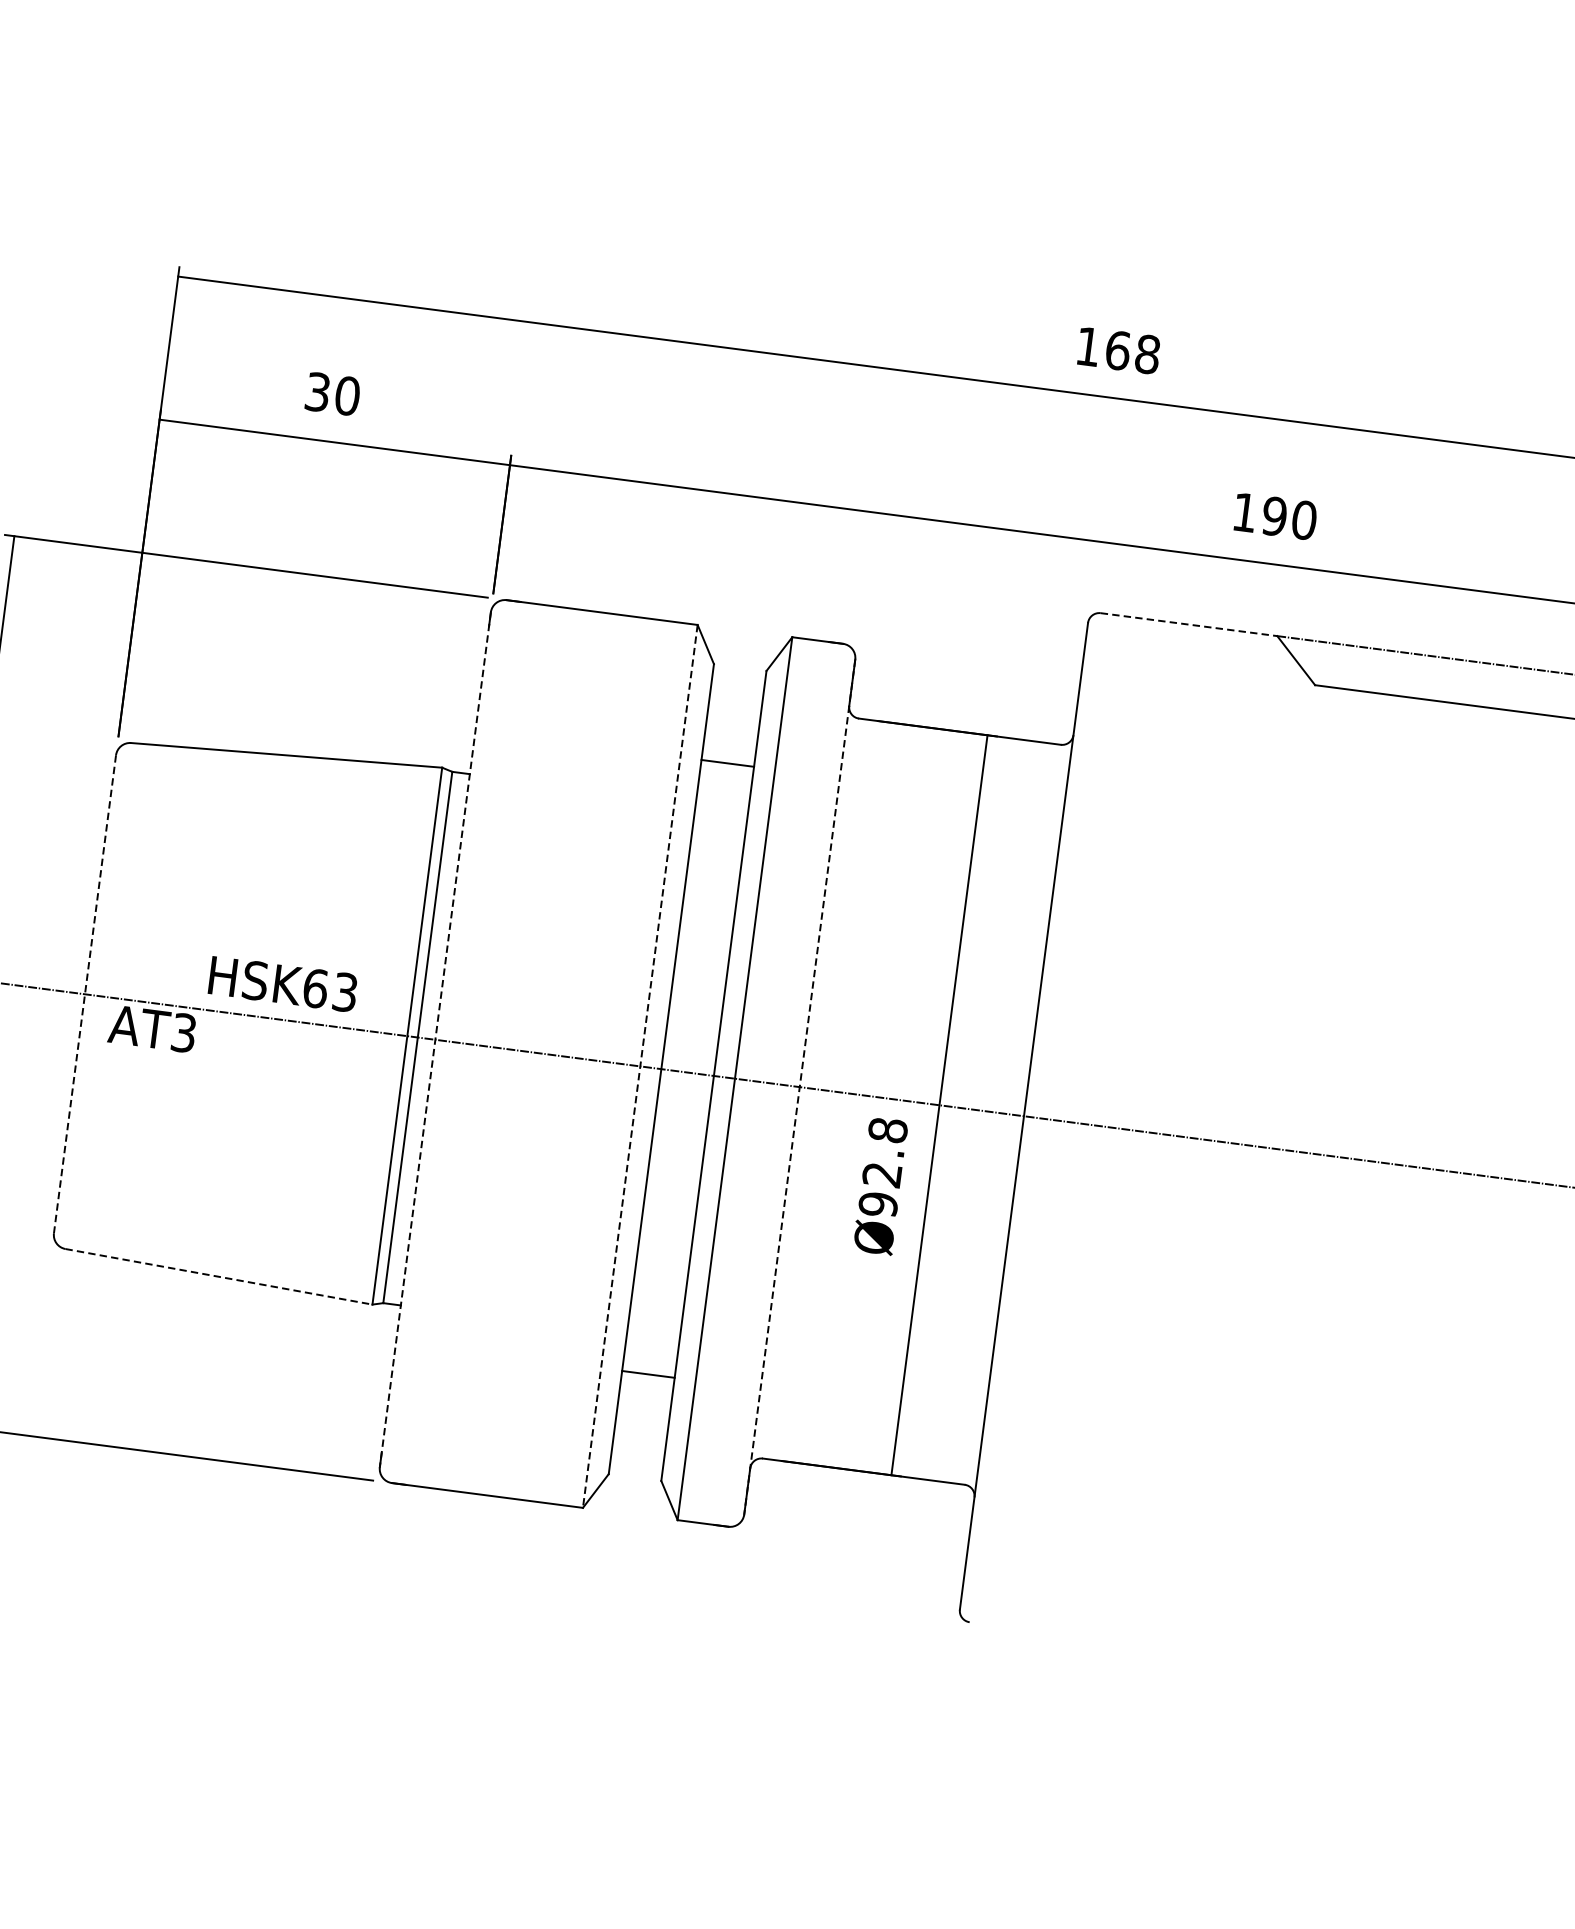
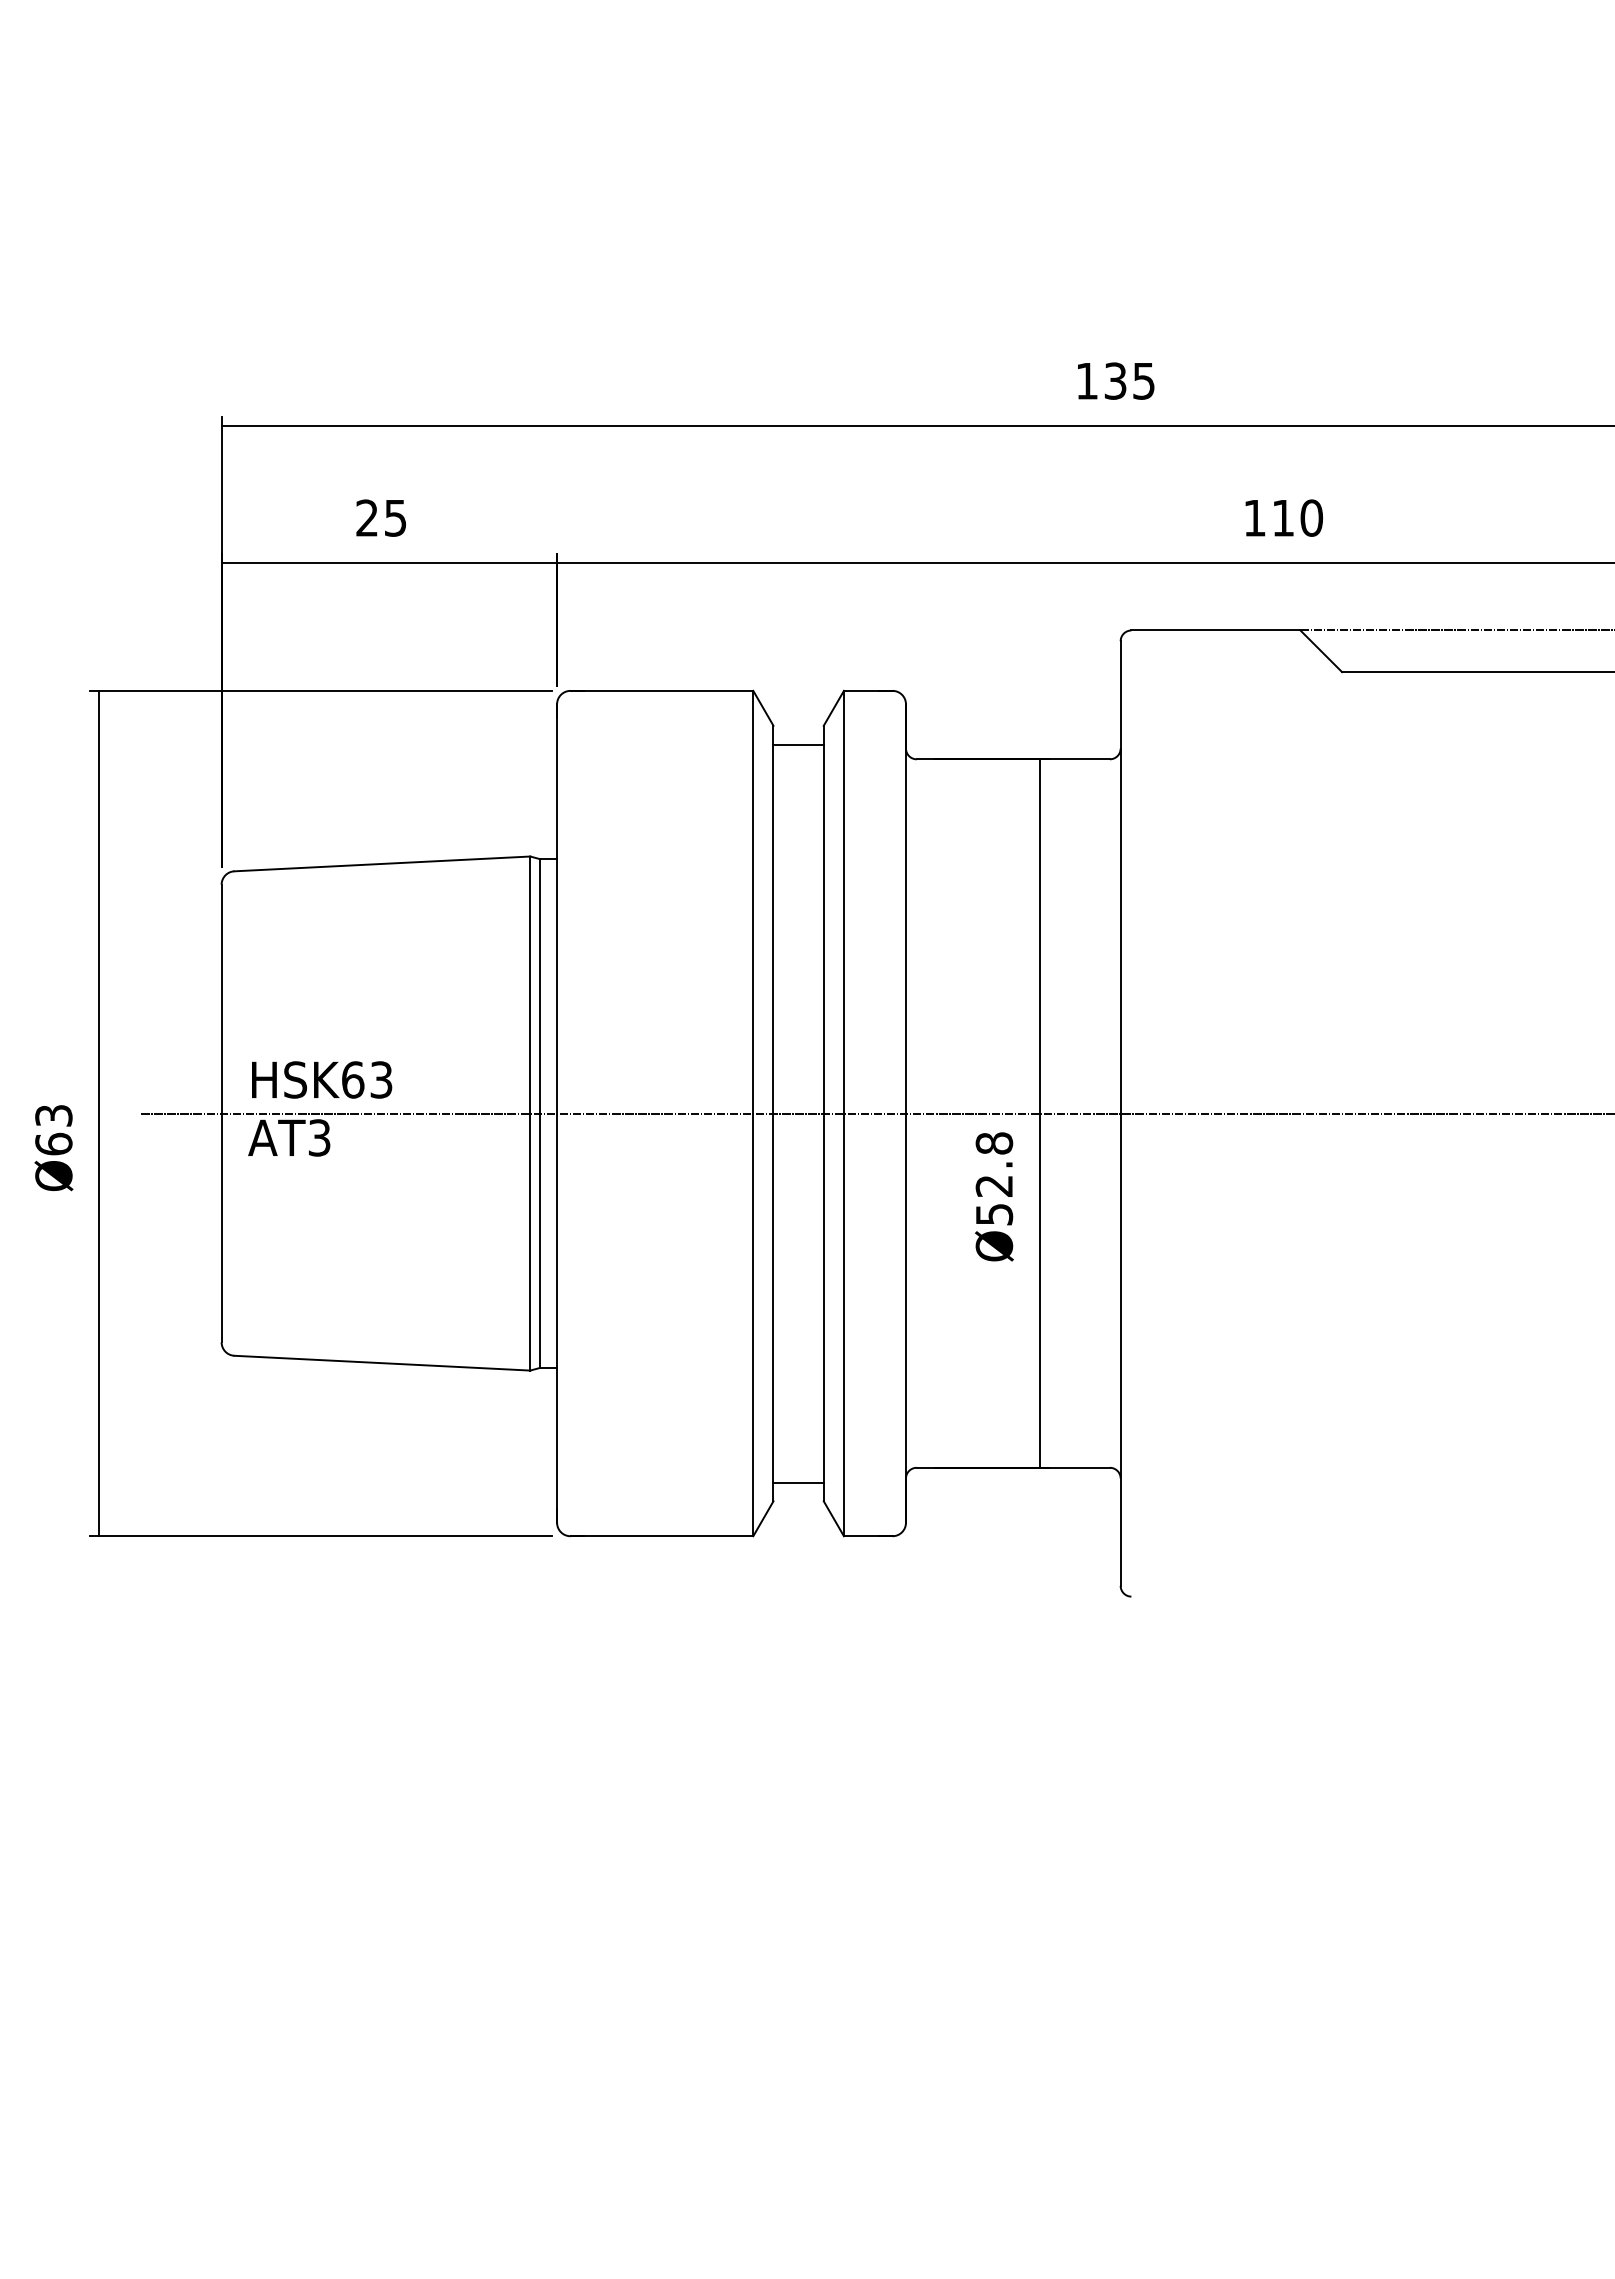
text: (1132, 351) -> (1129, 380), 168 -> 135
text: (332, 393) -> (381, 517), 30 -> 25
text: (1274, 515) -> (1283, 517), 190 -> 110
line: (1188, 624) -> (1215, 630), dashed -> solid
line: (727, 763) -> (798, 744), moved
text: (283, 983) -> (322, 1079), moved
line: (84, 994) -> (221, 1113), dashed -> solid
line: (435, 1040) -> (557, 1114), dashed -> solid
line: (640, 1066) -> (753, 1113), dashed -> solid
line: (799, 1088) -> (905, 1114), dashed -> solid
text: (877, 1204) -> (993, 1214), Ø92.8 -> Ø52.8
line: (219, 1277) -> (382, 1363), dashed -> solid
line: (648, 1374) -> (798, 1482), moved

